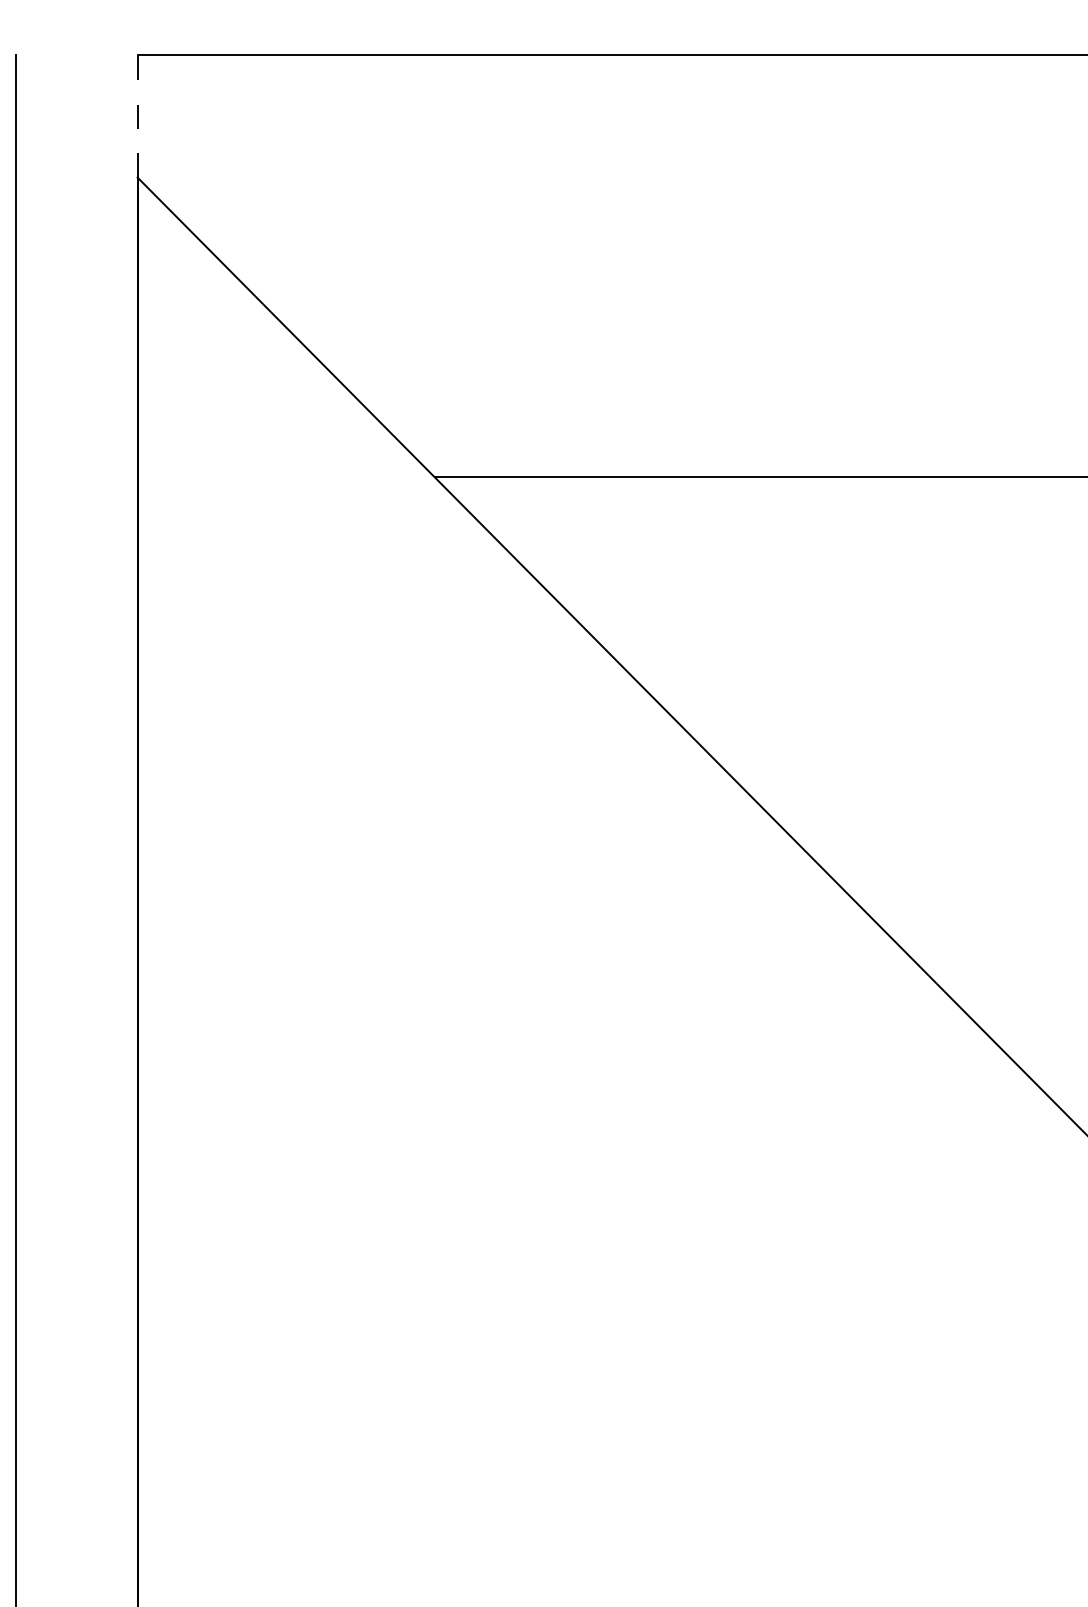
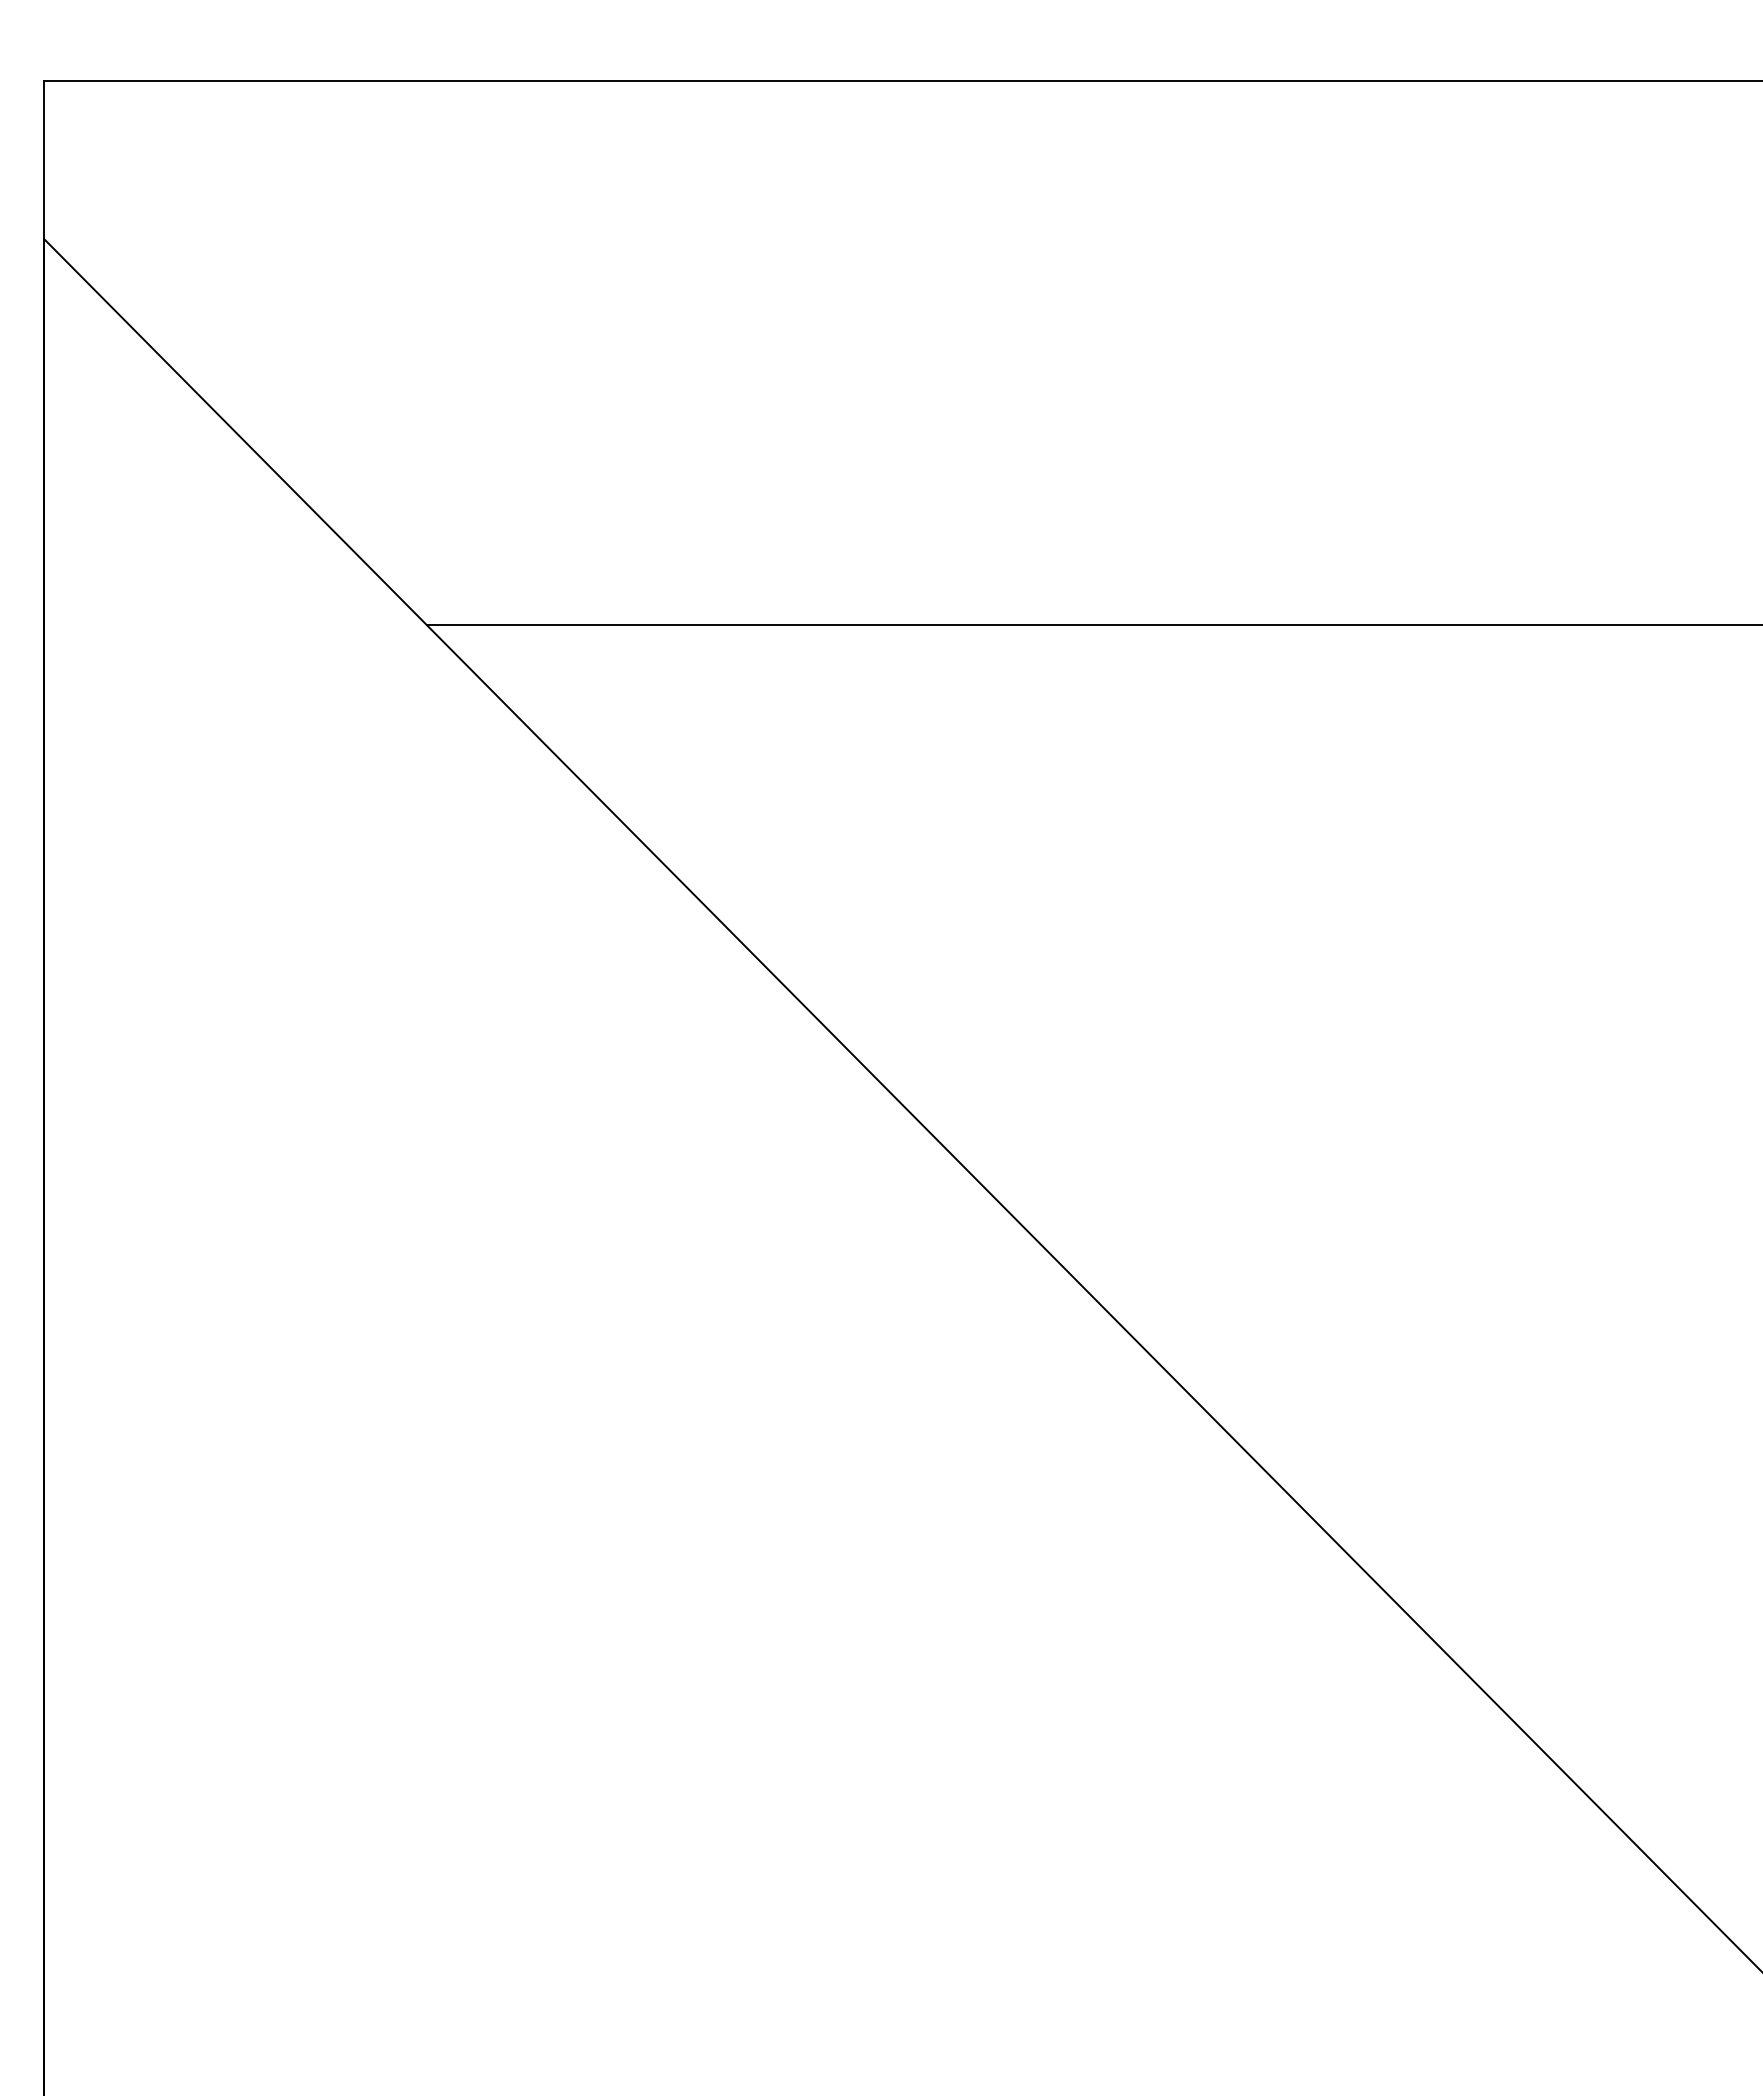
line: (137, 116) -> (44, 160), dashed -> solid

